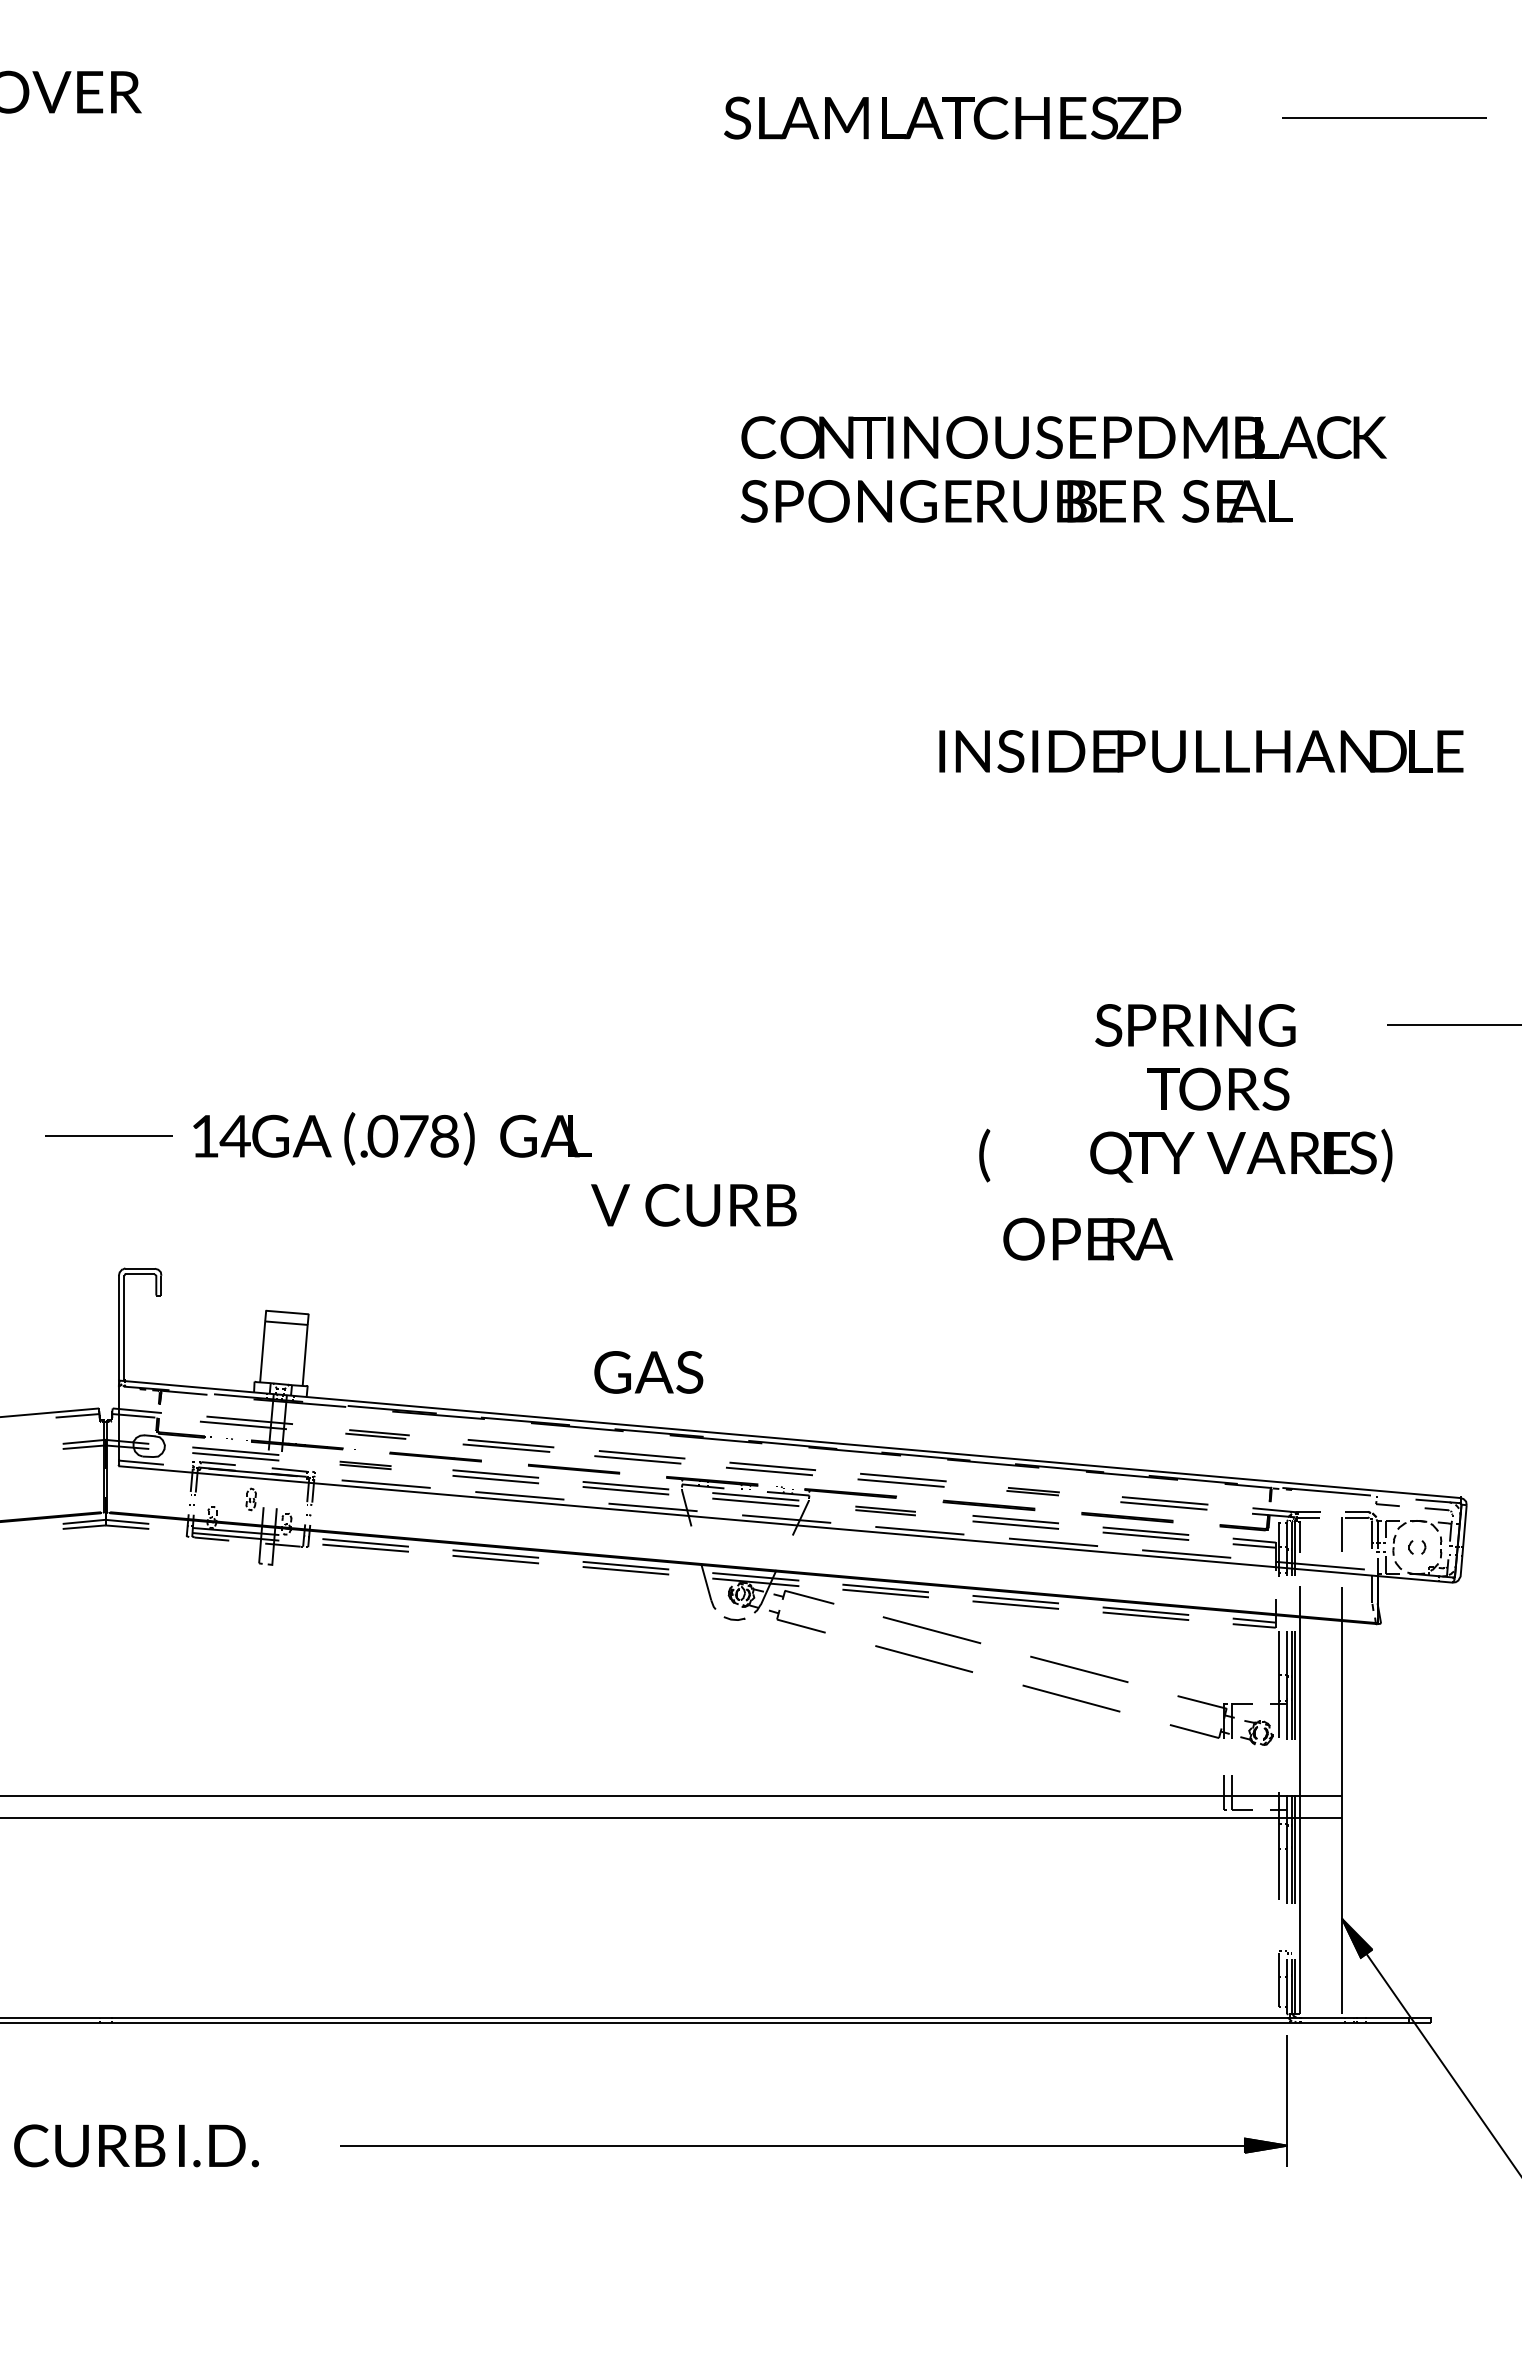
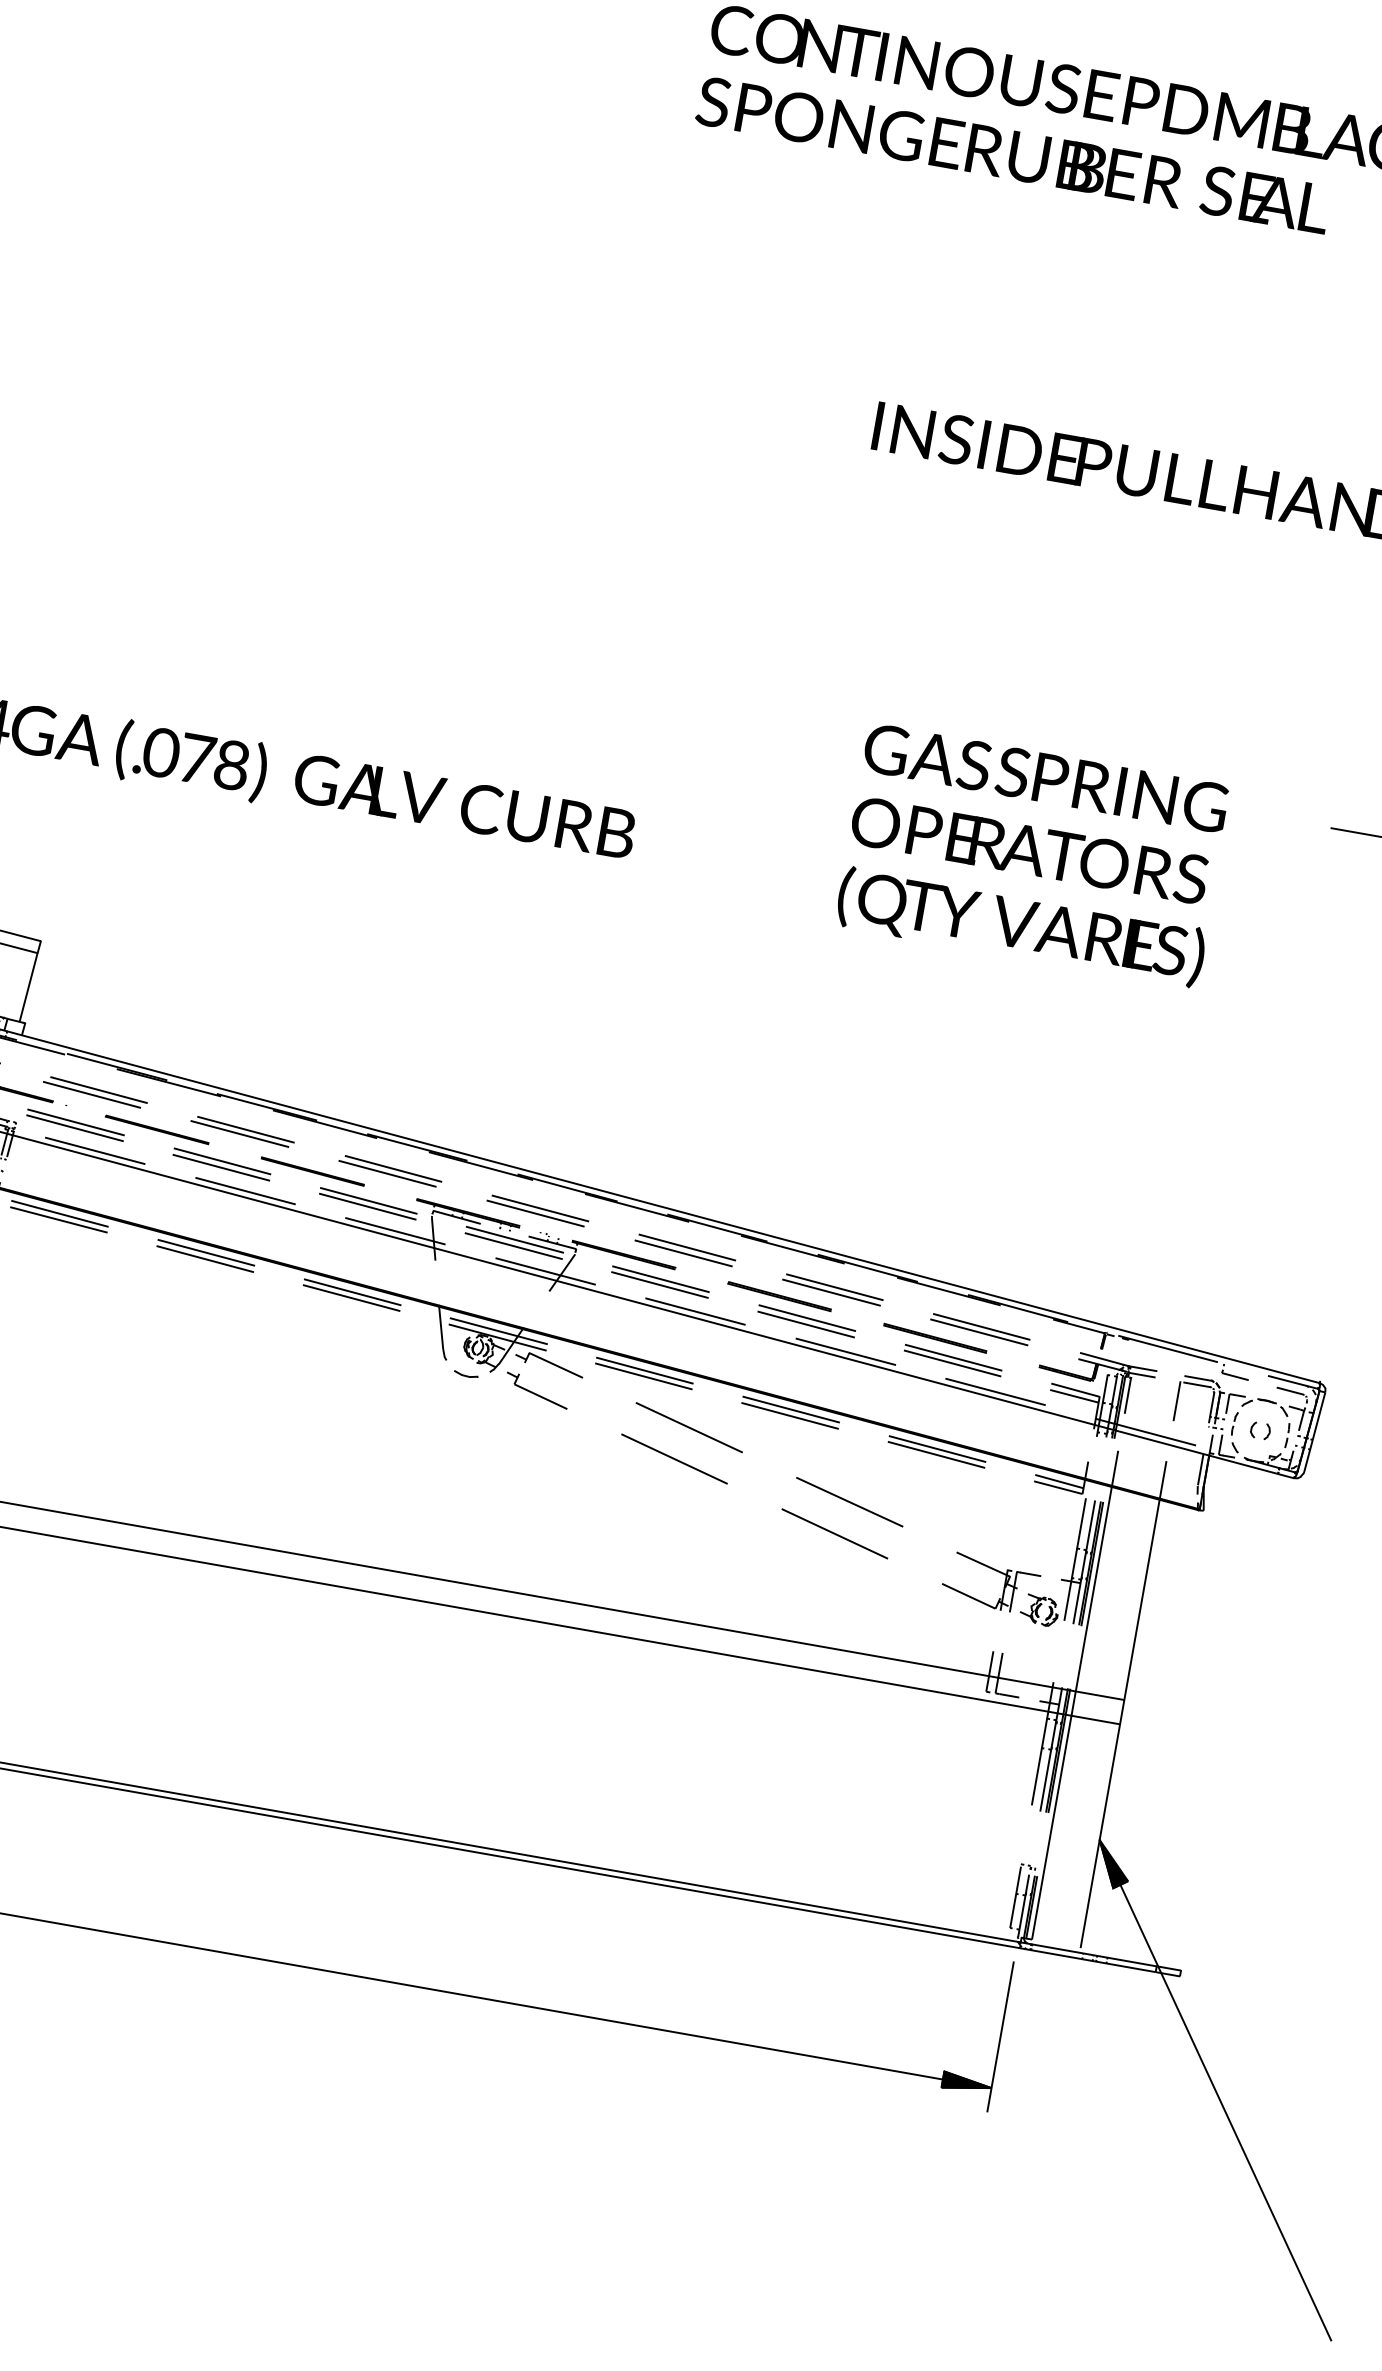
text: (1241, 1155) -> (1031, 928), moved
text: (693, 1204) -> (516, 814), moved
text: (1087, 1238) -> (948, 835), moved
text: (648, 1372) -> (927, 757), moved
part: (377, 1434) -> (95, 1092), size x1.43
part: (365, 1465) -> (75, 1125), size x1.67
part: (1032, 1491) -> (832, 1289), size x1.67
part: (885, 1510) -> (660, 1281), size x1.43

